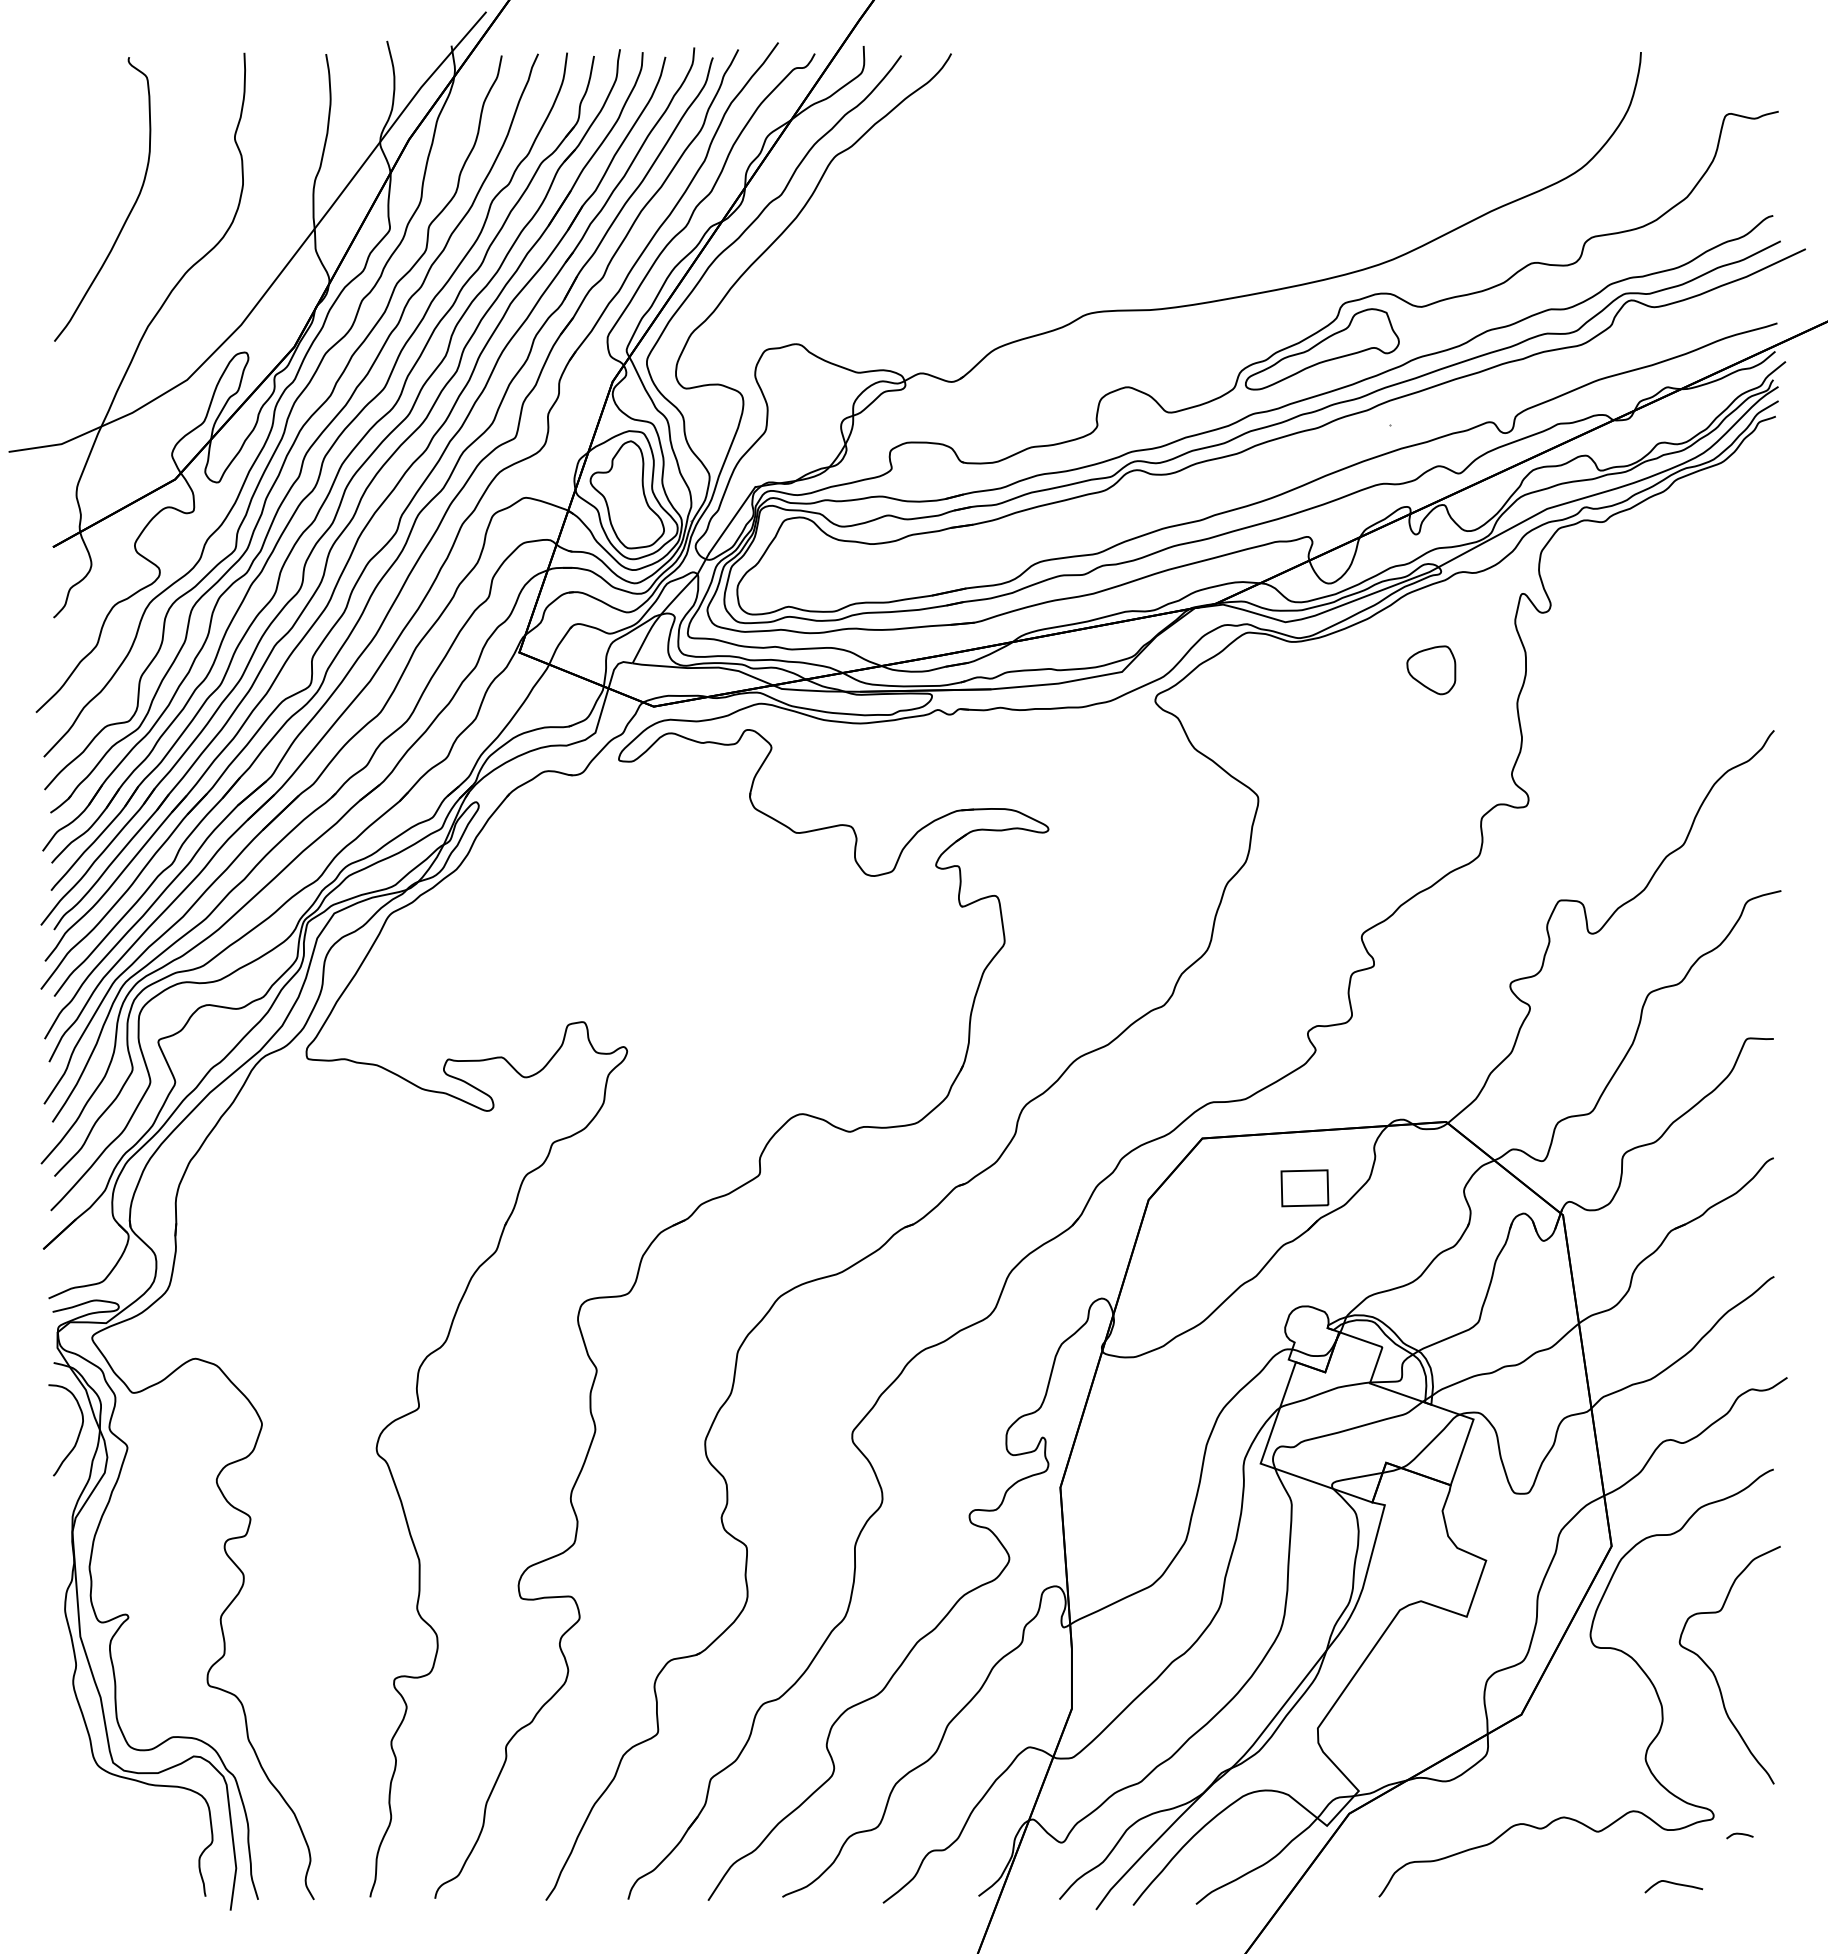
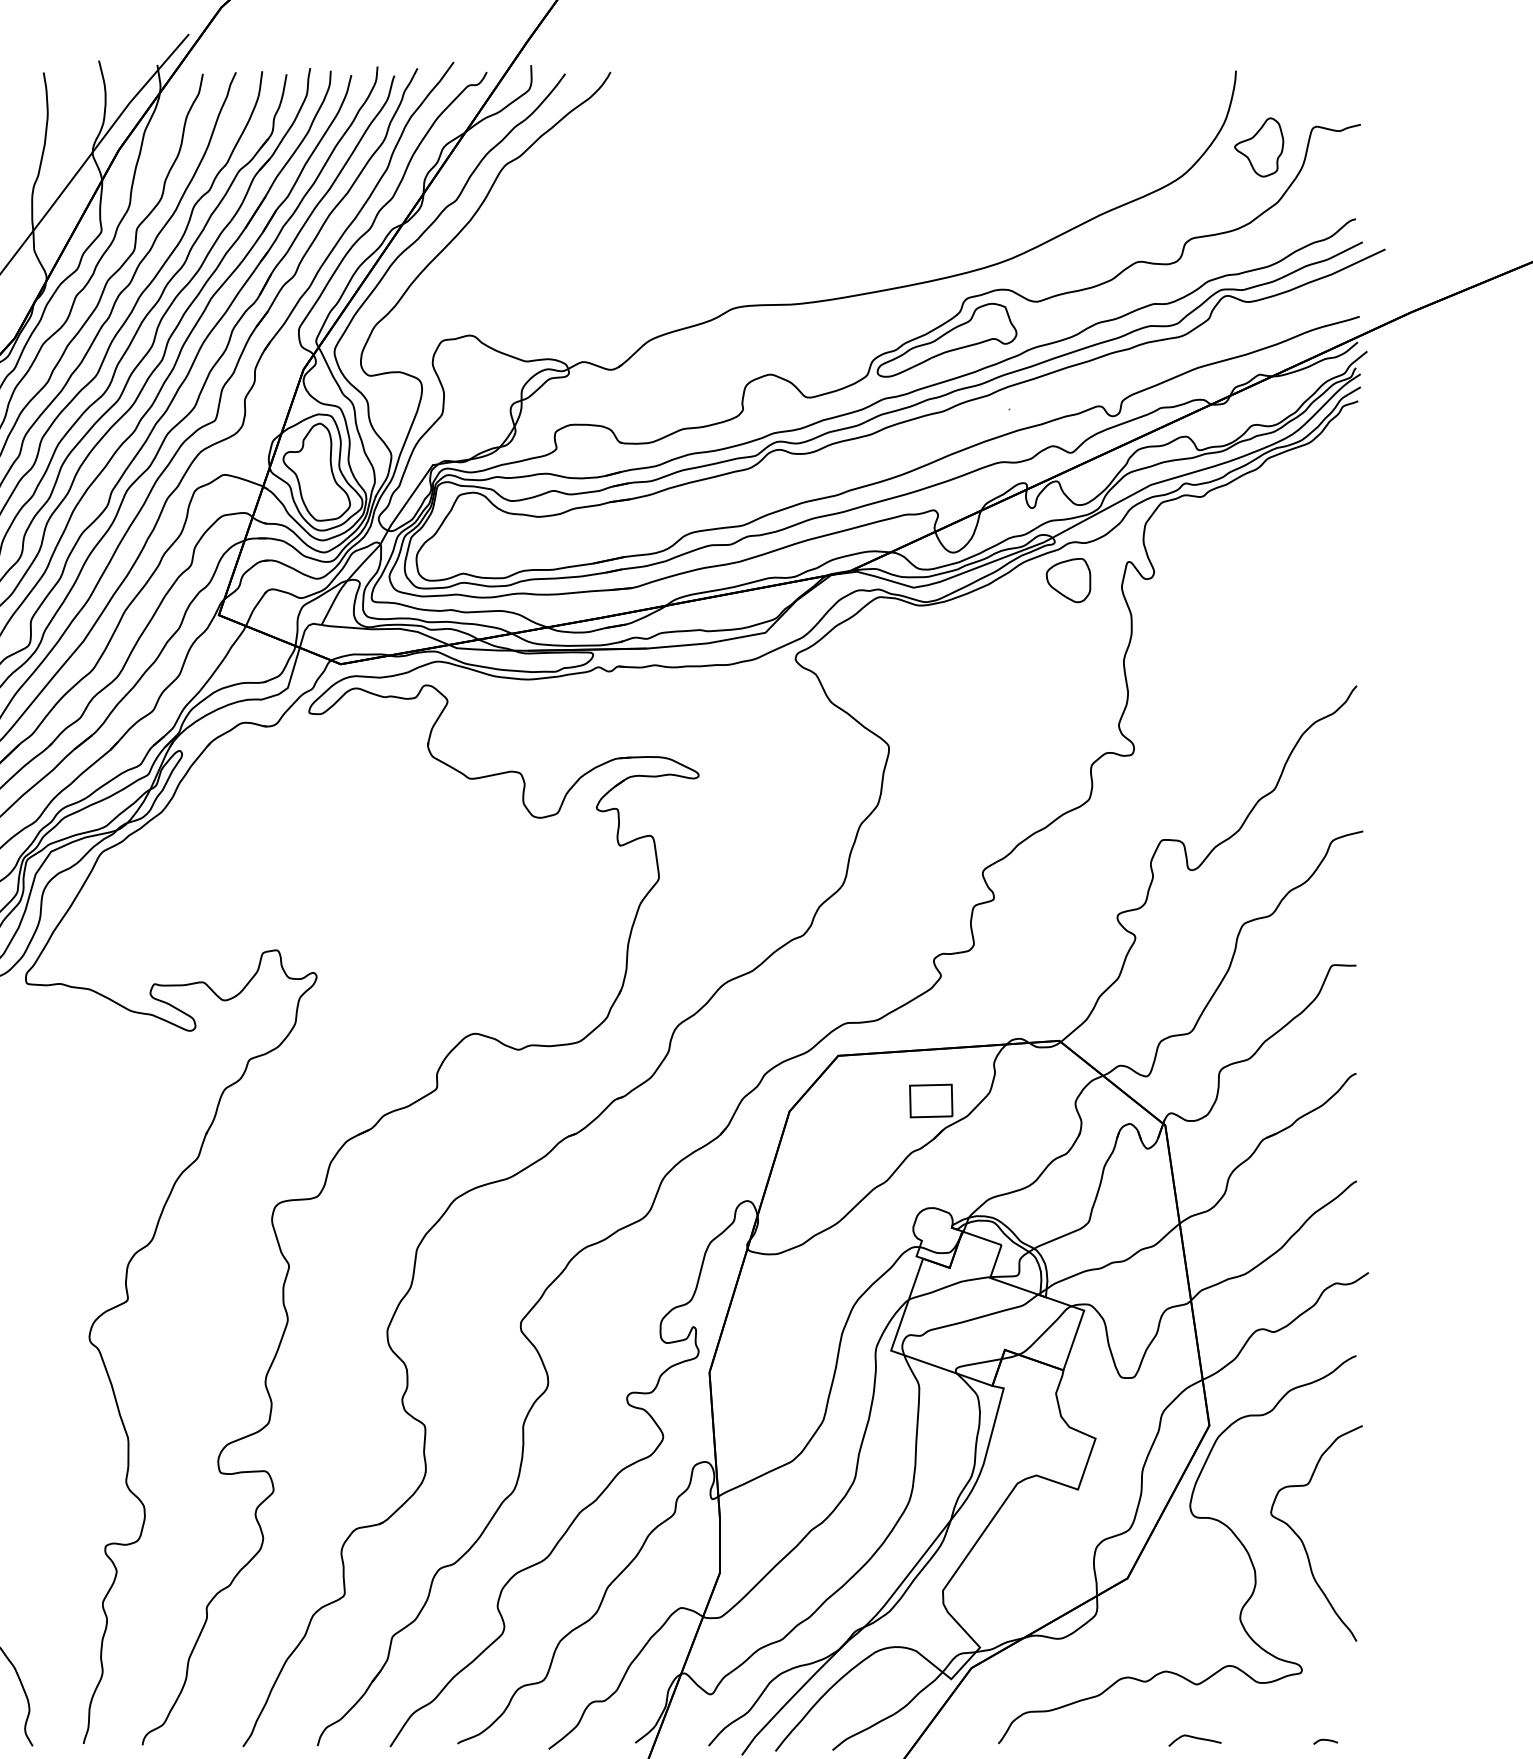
part: (1666, 136) -> (1259, 147), added
part: (1431, 670) -> (1068, 580), moved
curve: (1739, 1834) -> (1325, 1740), moved
curve: (1673, 1884) -> (1194, 1738), moved

